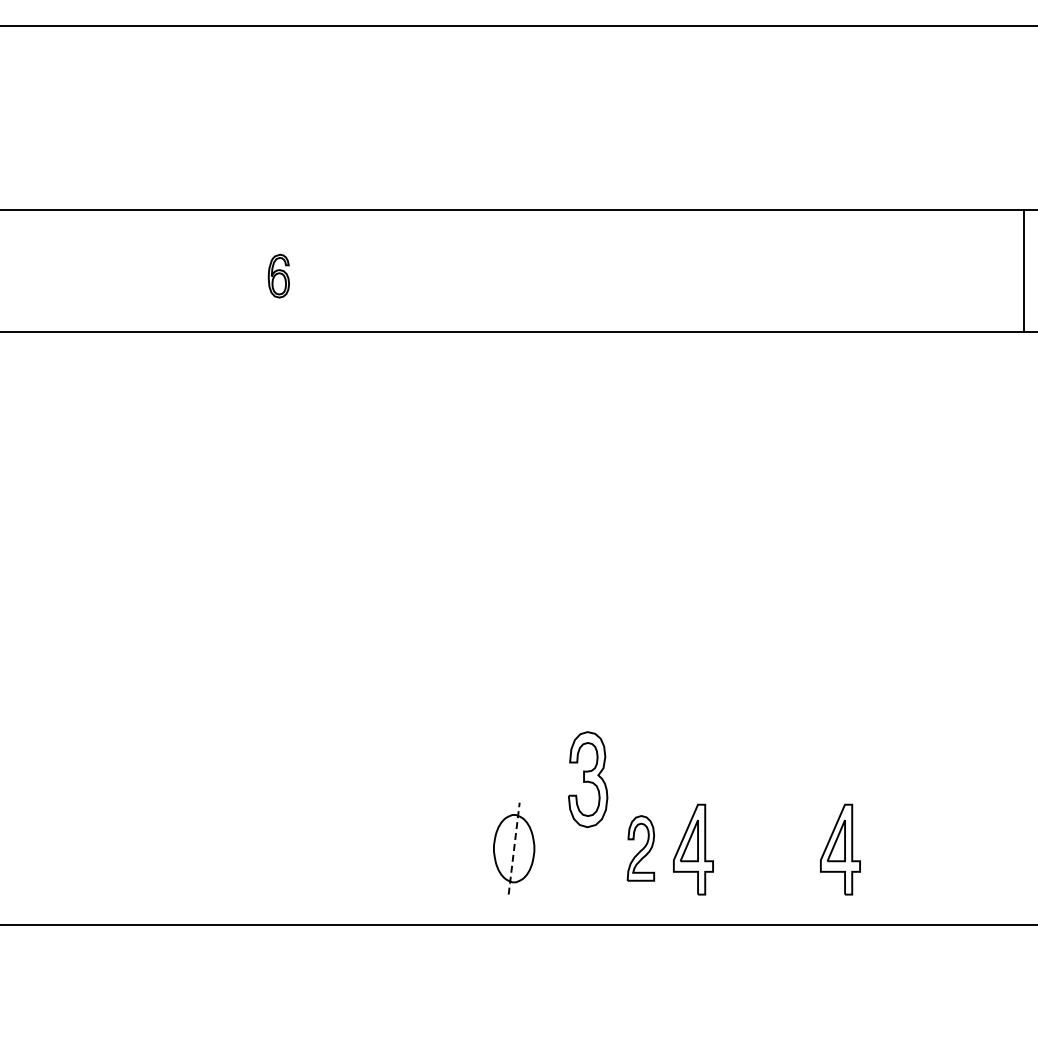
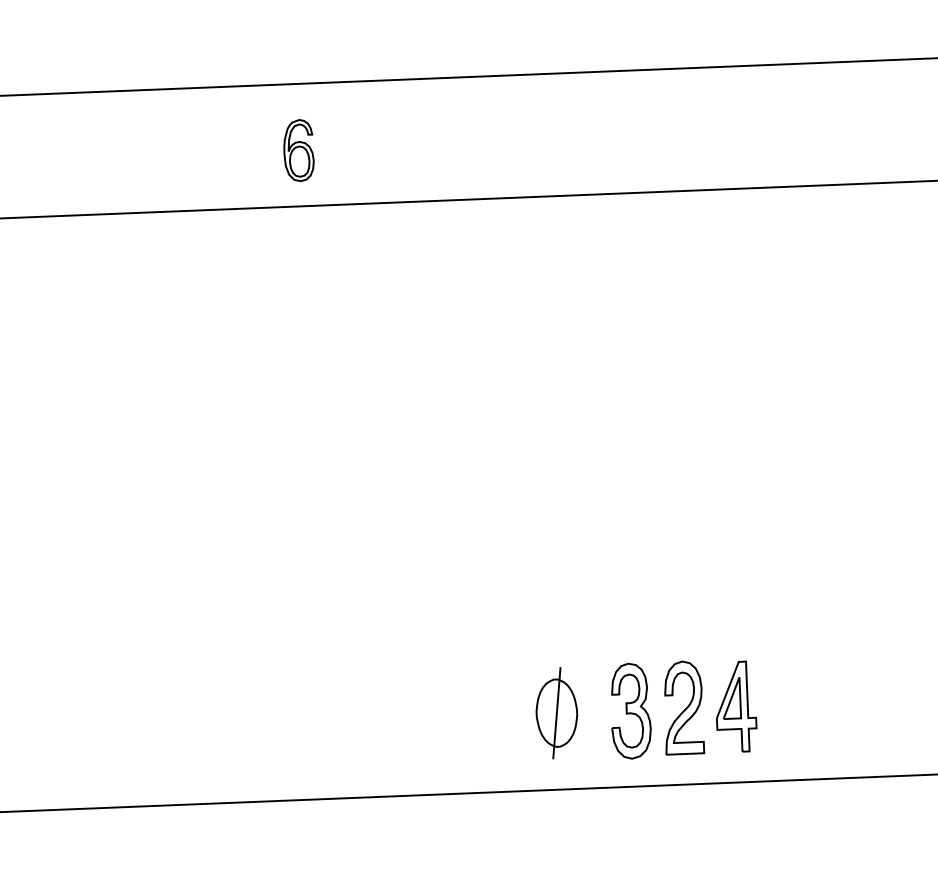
part: (278, 275) -> (298, 149), size x1.43
part: (588, 779) -> (631, 711), moved
line: (514, 848) -> (557, 713), dashed -> solid
part: (640, 848) -> (683, 707), size x1.43
part: (840, 849) -> (882, 700), removed

